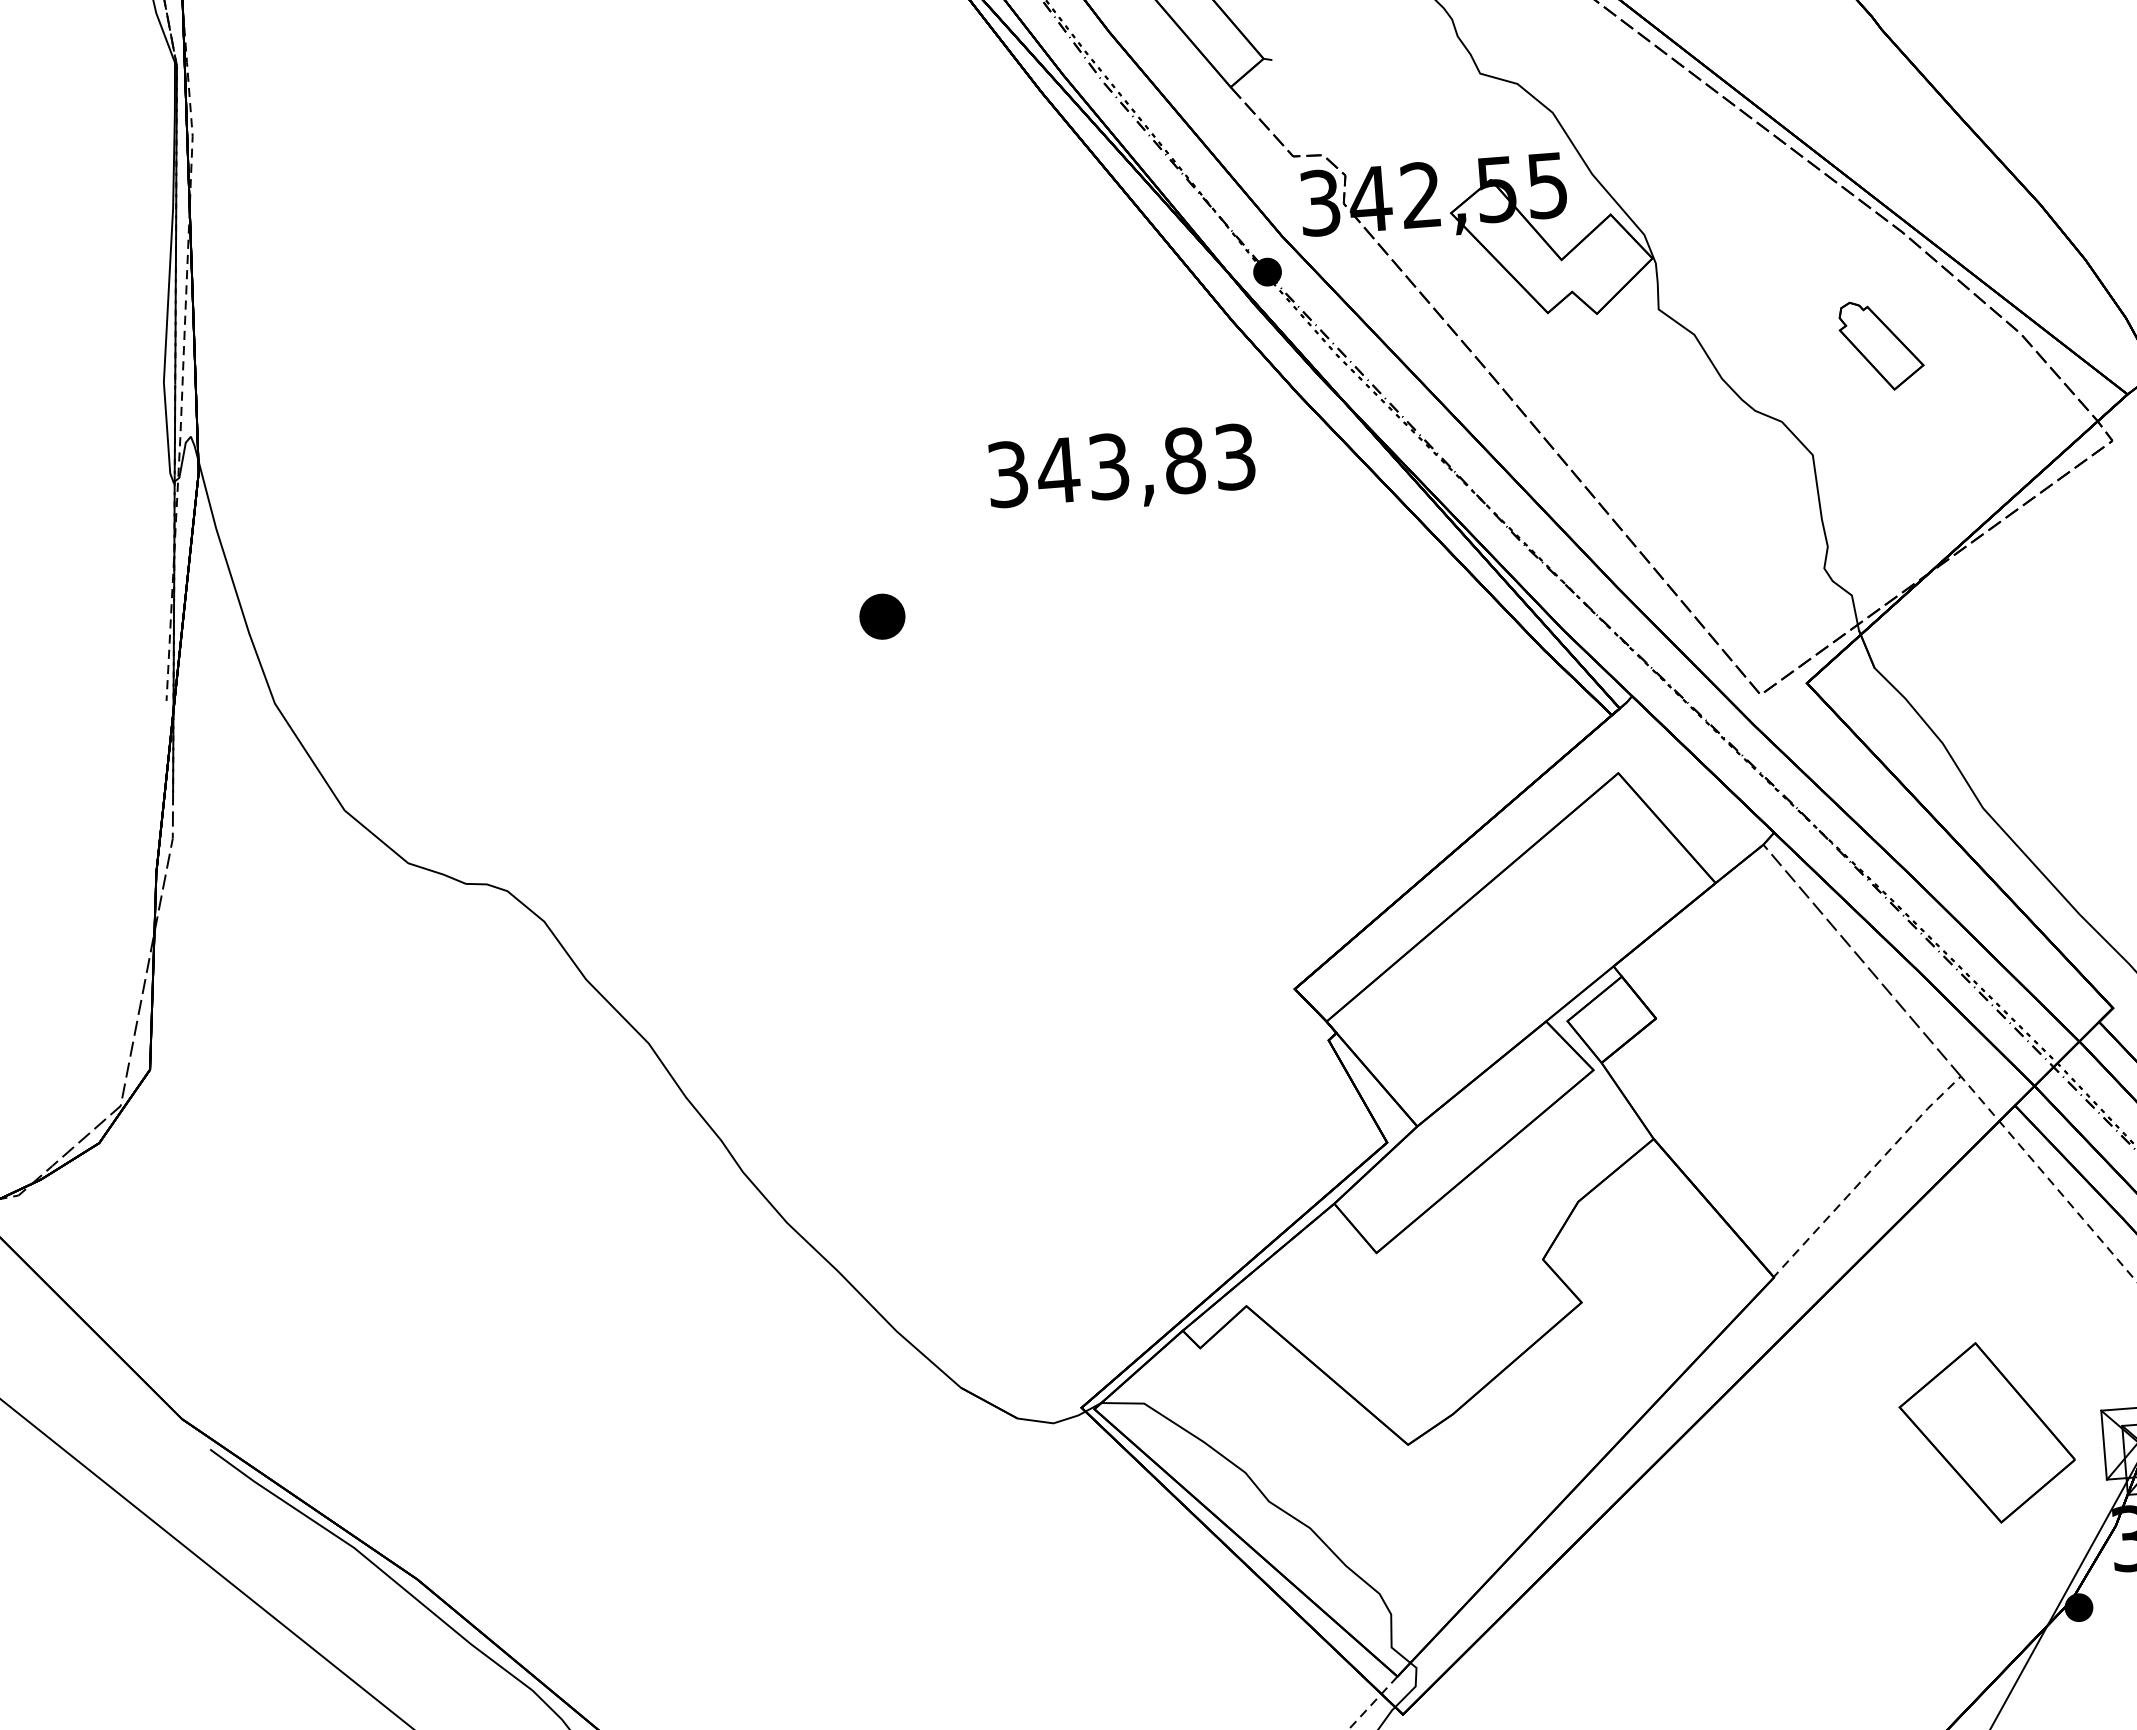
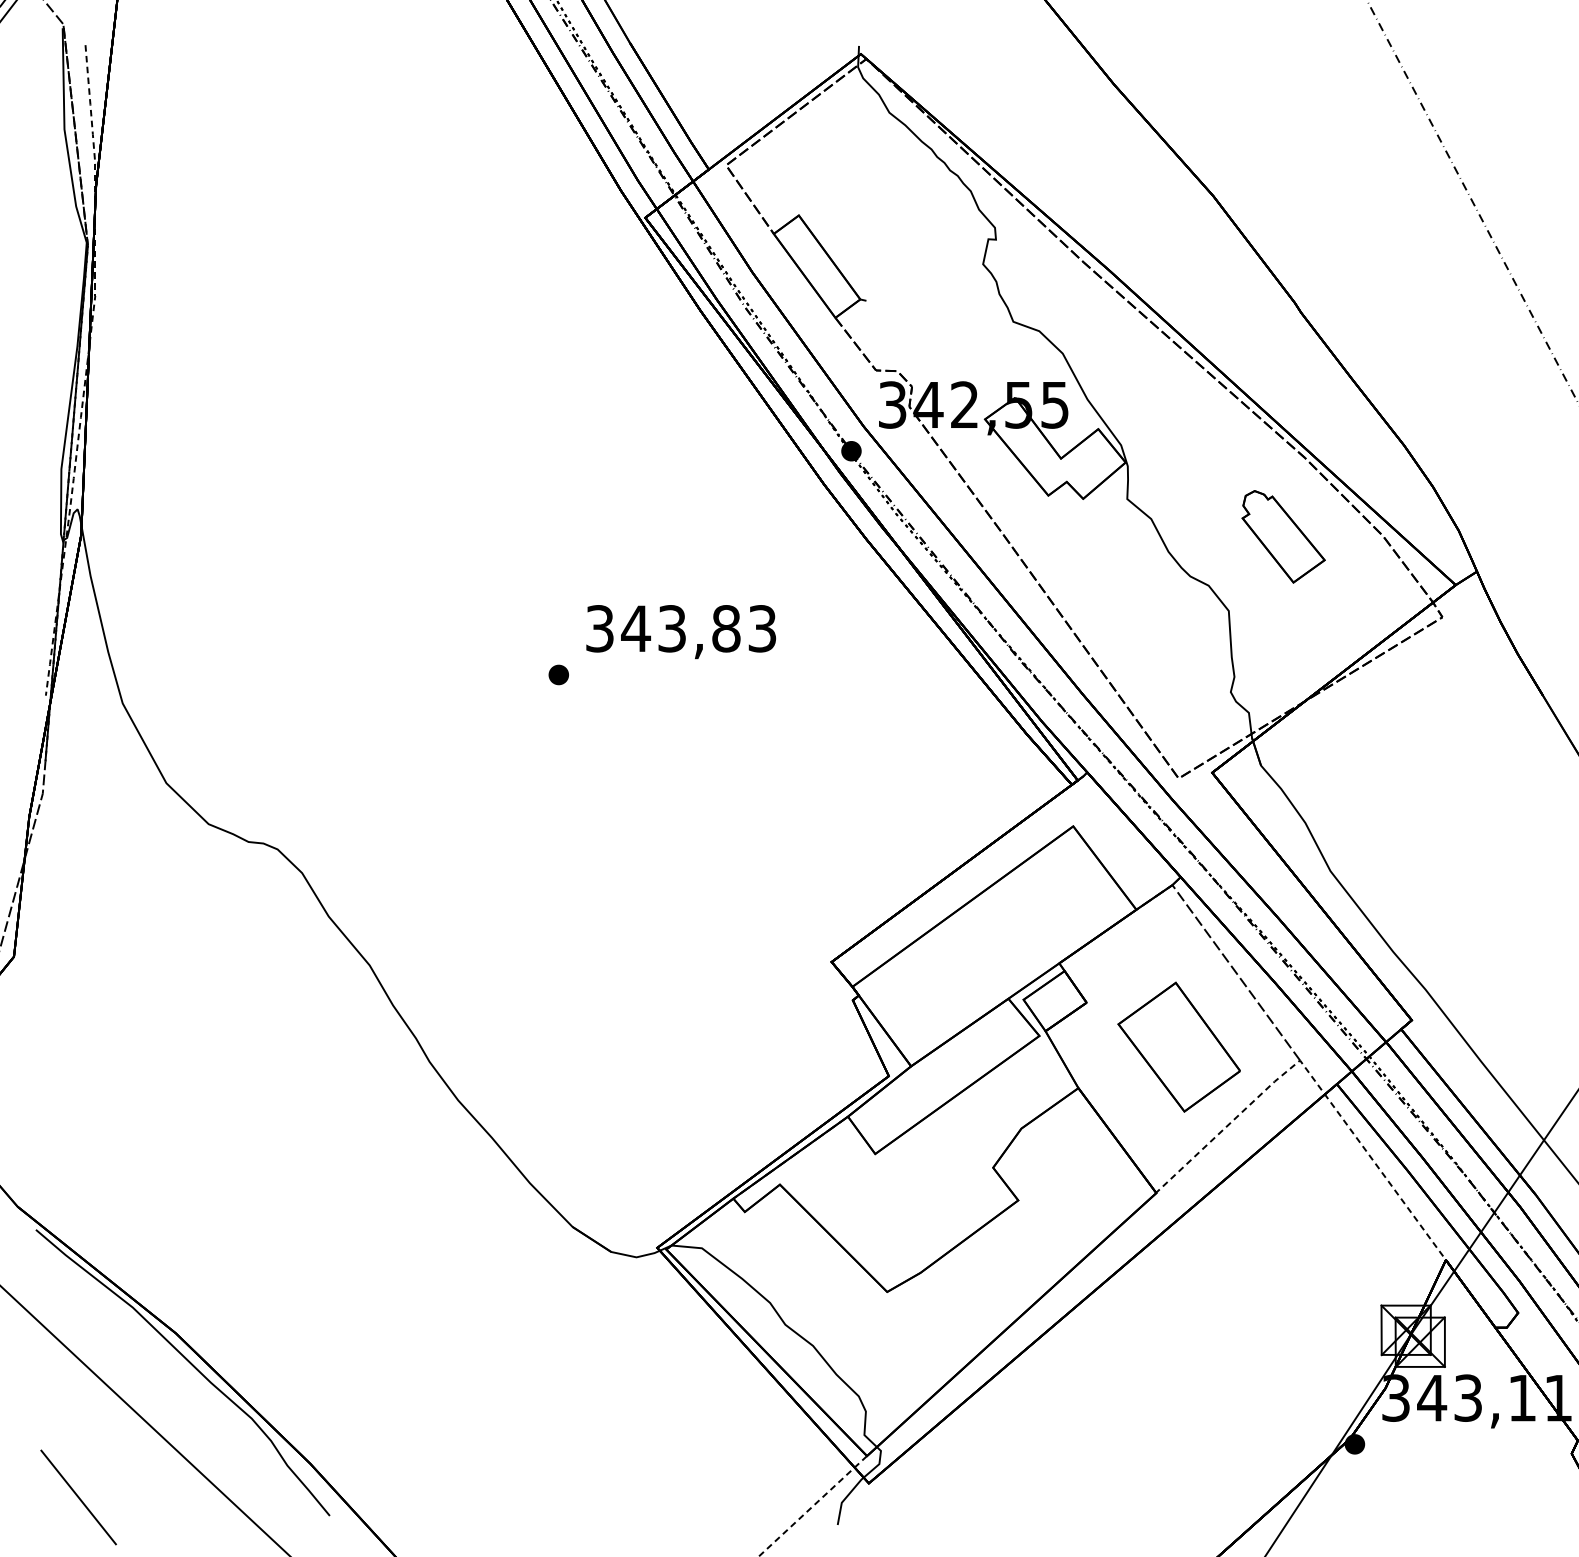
part: (1881, 344) -> (1283, 536), size x1.43
text: (1121, 471) -> (680, 632), moved
part: (881, 616) -> (558, 674), size x0.62
part: (1986, 1432) -> (1178, 1046), moved

